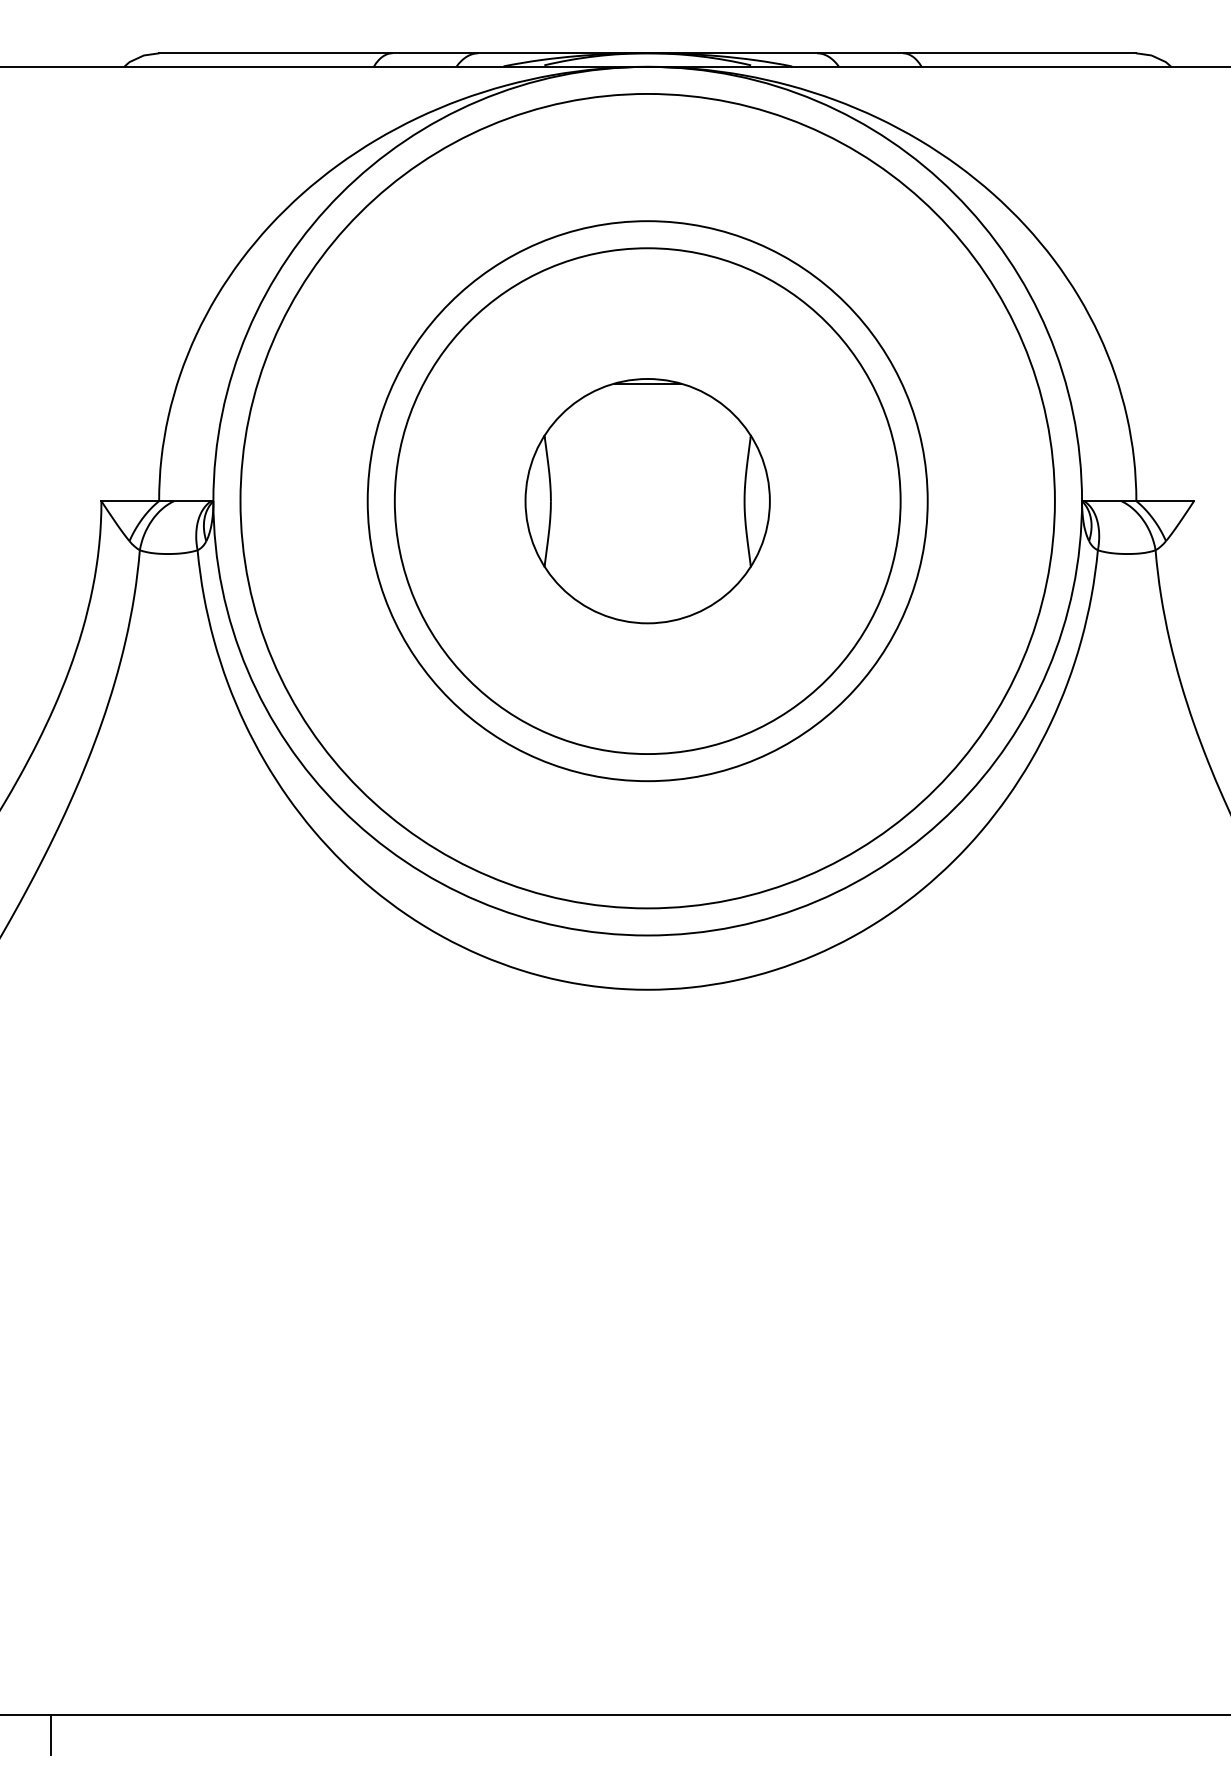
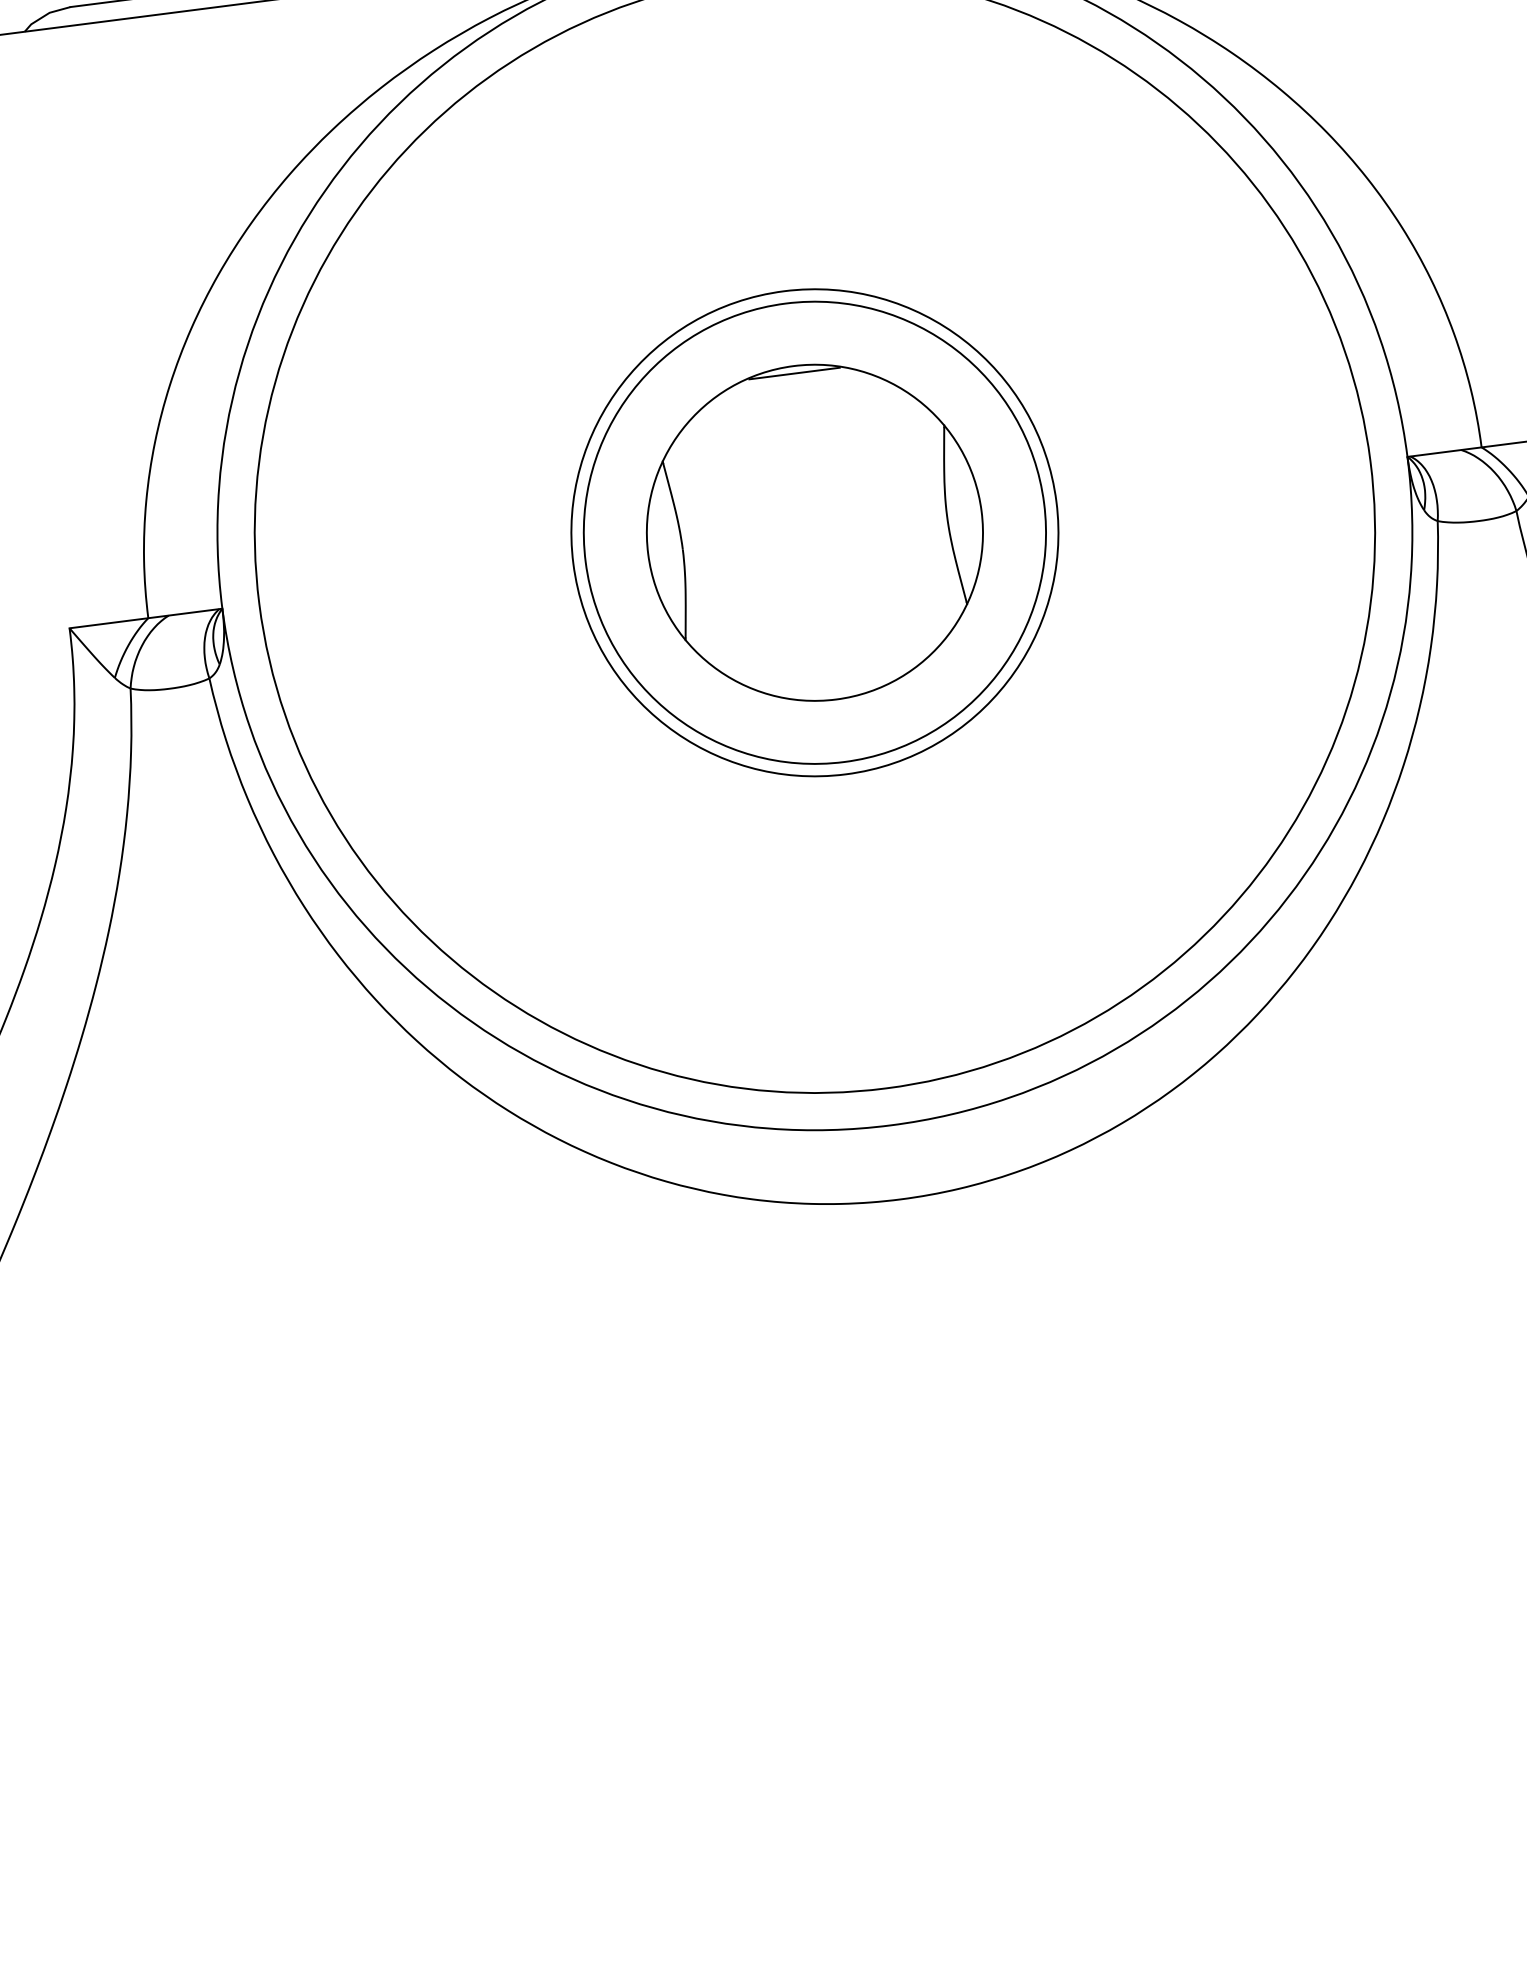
circle: (647, 501) -> (814, 533), size x0.6
circle: (647, 501) -> (814, 533), size x0.7

